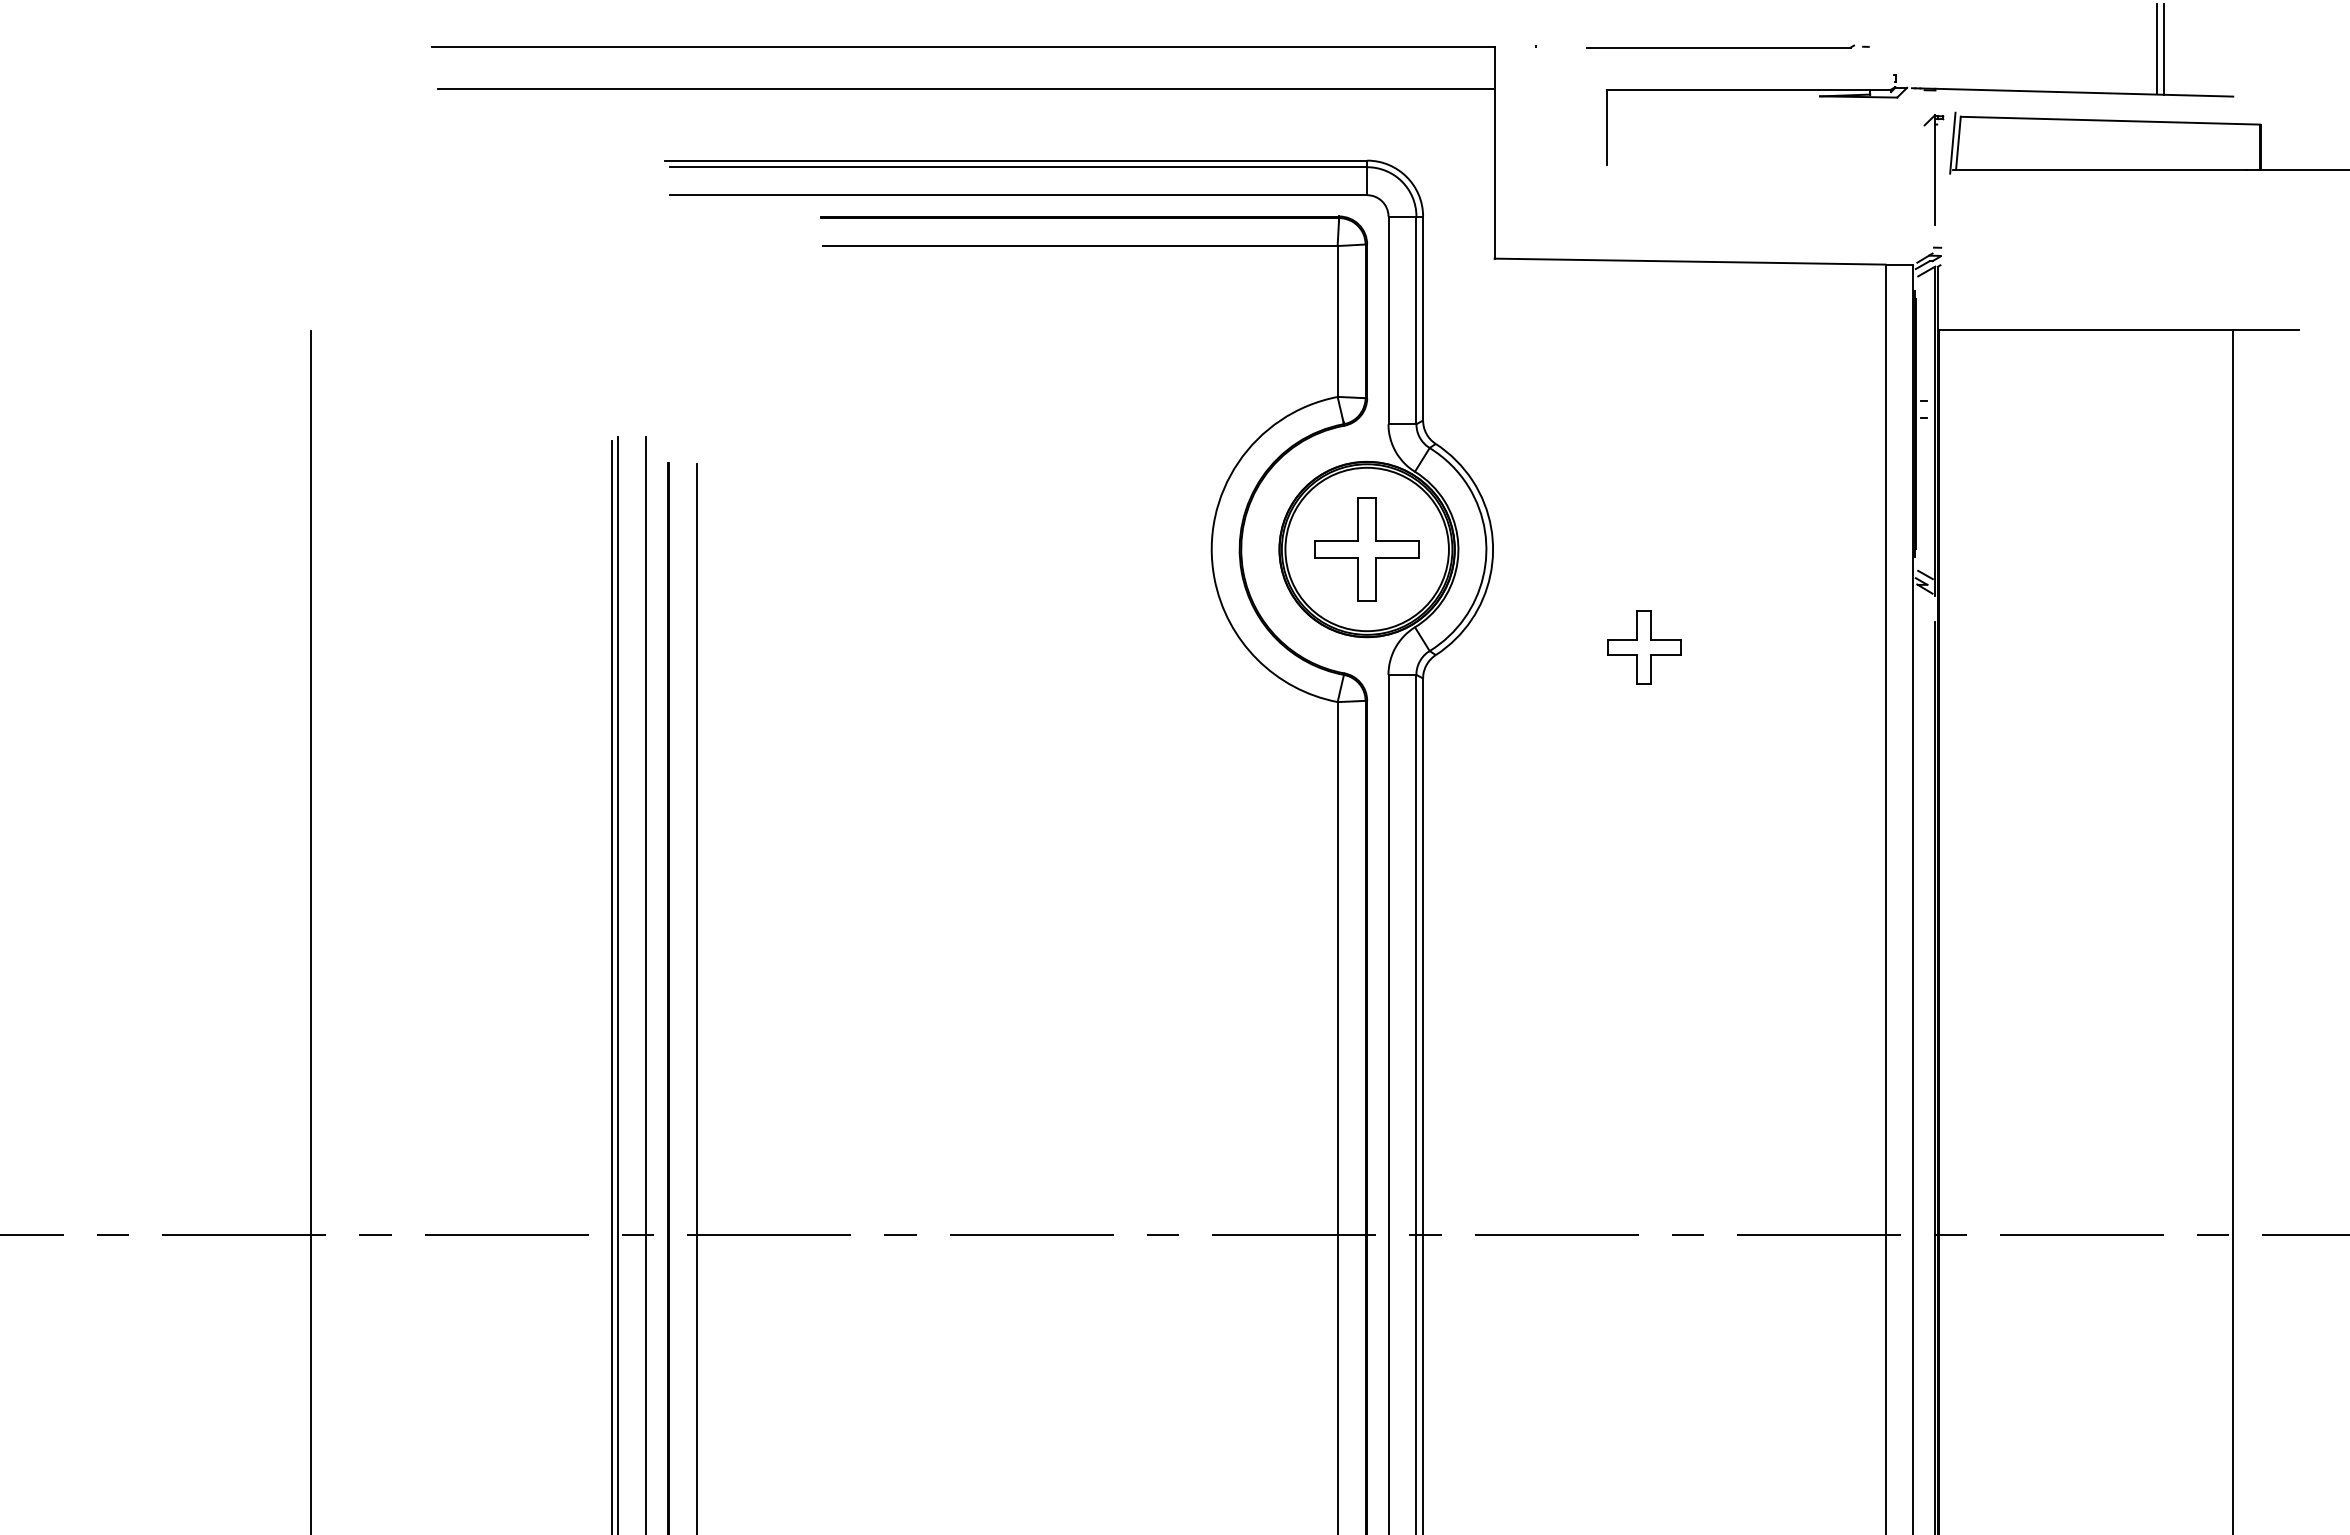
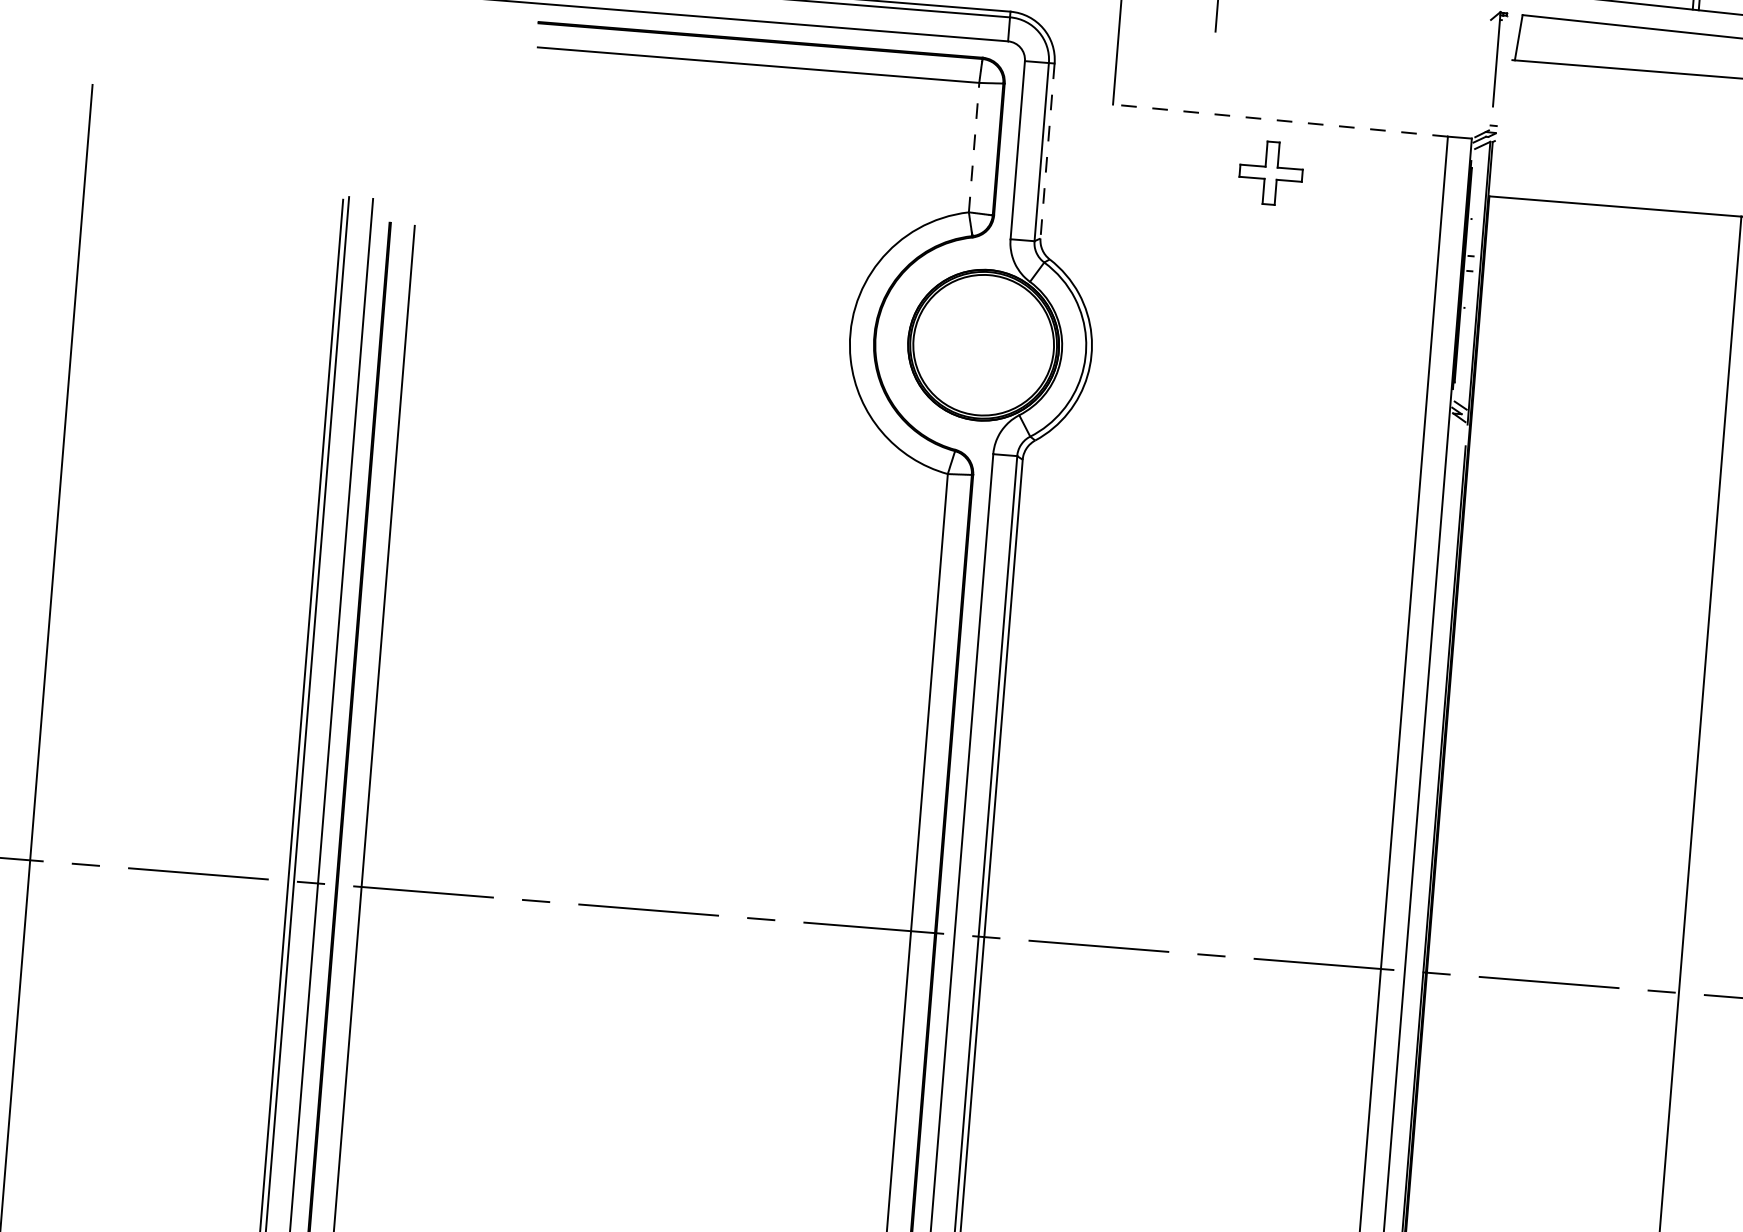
line: (1952, 142) -> (1513, 36), removed
line: (1689, 261) -> (1279, 120), solid -> dashed
line: (1423, 319) -> (1047, 151), solid -> dashed
line: (1337, 320) -> (974, 146), solid -> dashed
part: (1366, 549) -> (983, 345), removed
part: (1644, 647) -> (1271, 173), moved

